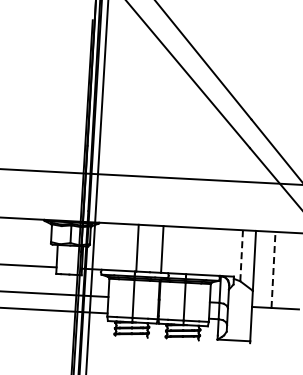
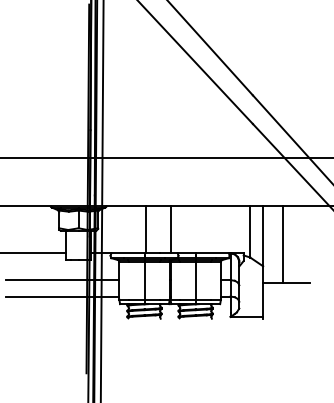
line: (241, 255) -> (250, 231), dashed -> solid
line: (273, 268) -> (282, 243), dashed -> solid

